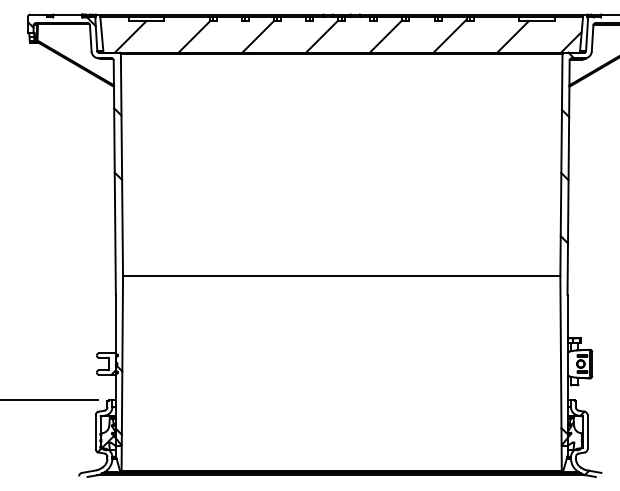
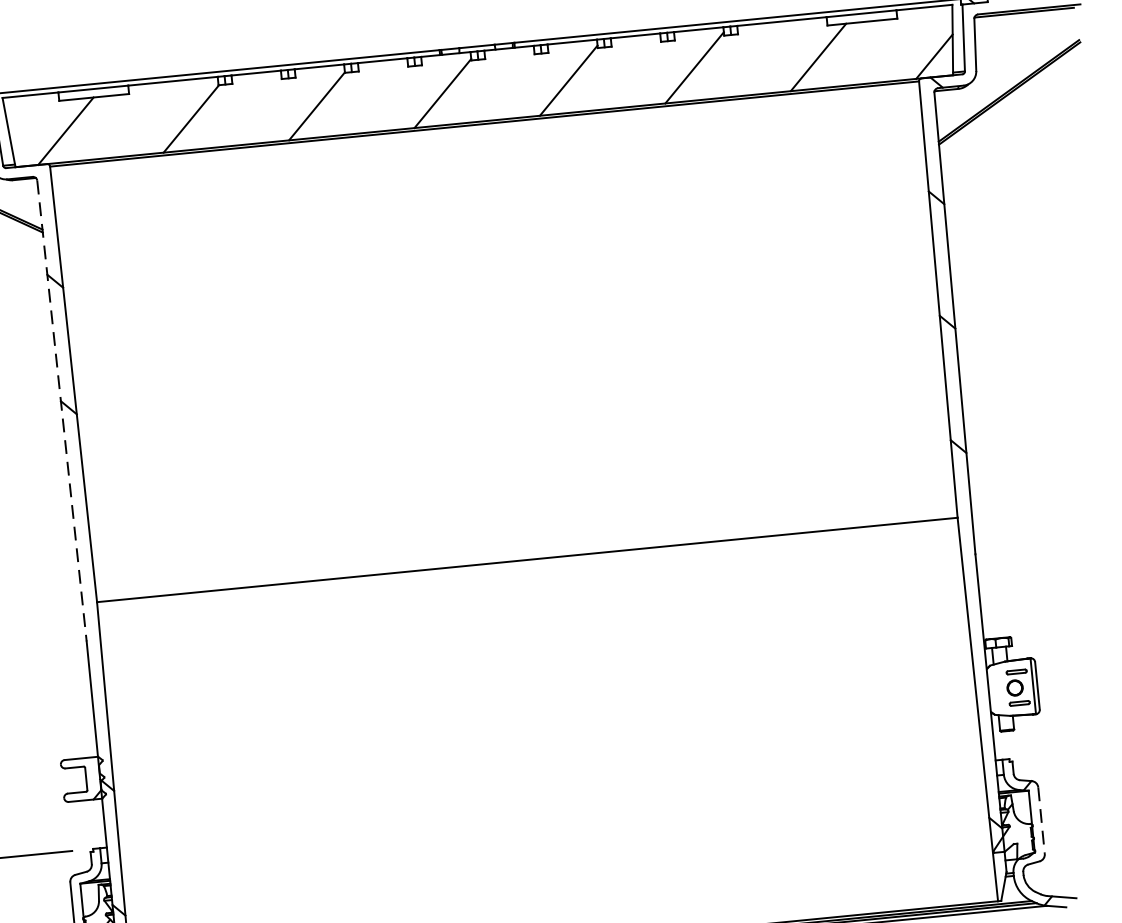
line: (114, 178) -> (61, 412), solid -> dashed
line: (587, 432) -> (1041, 821), solid -> dashed

